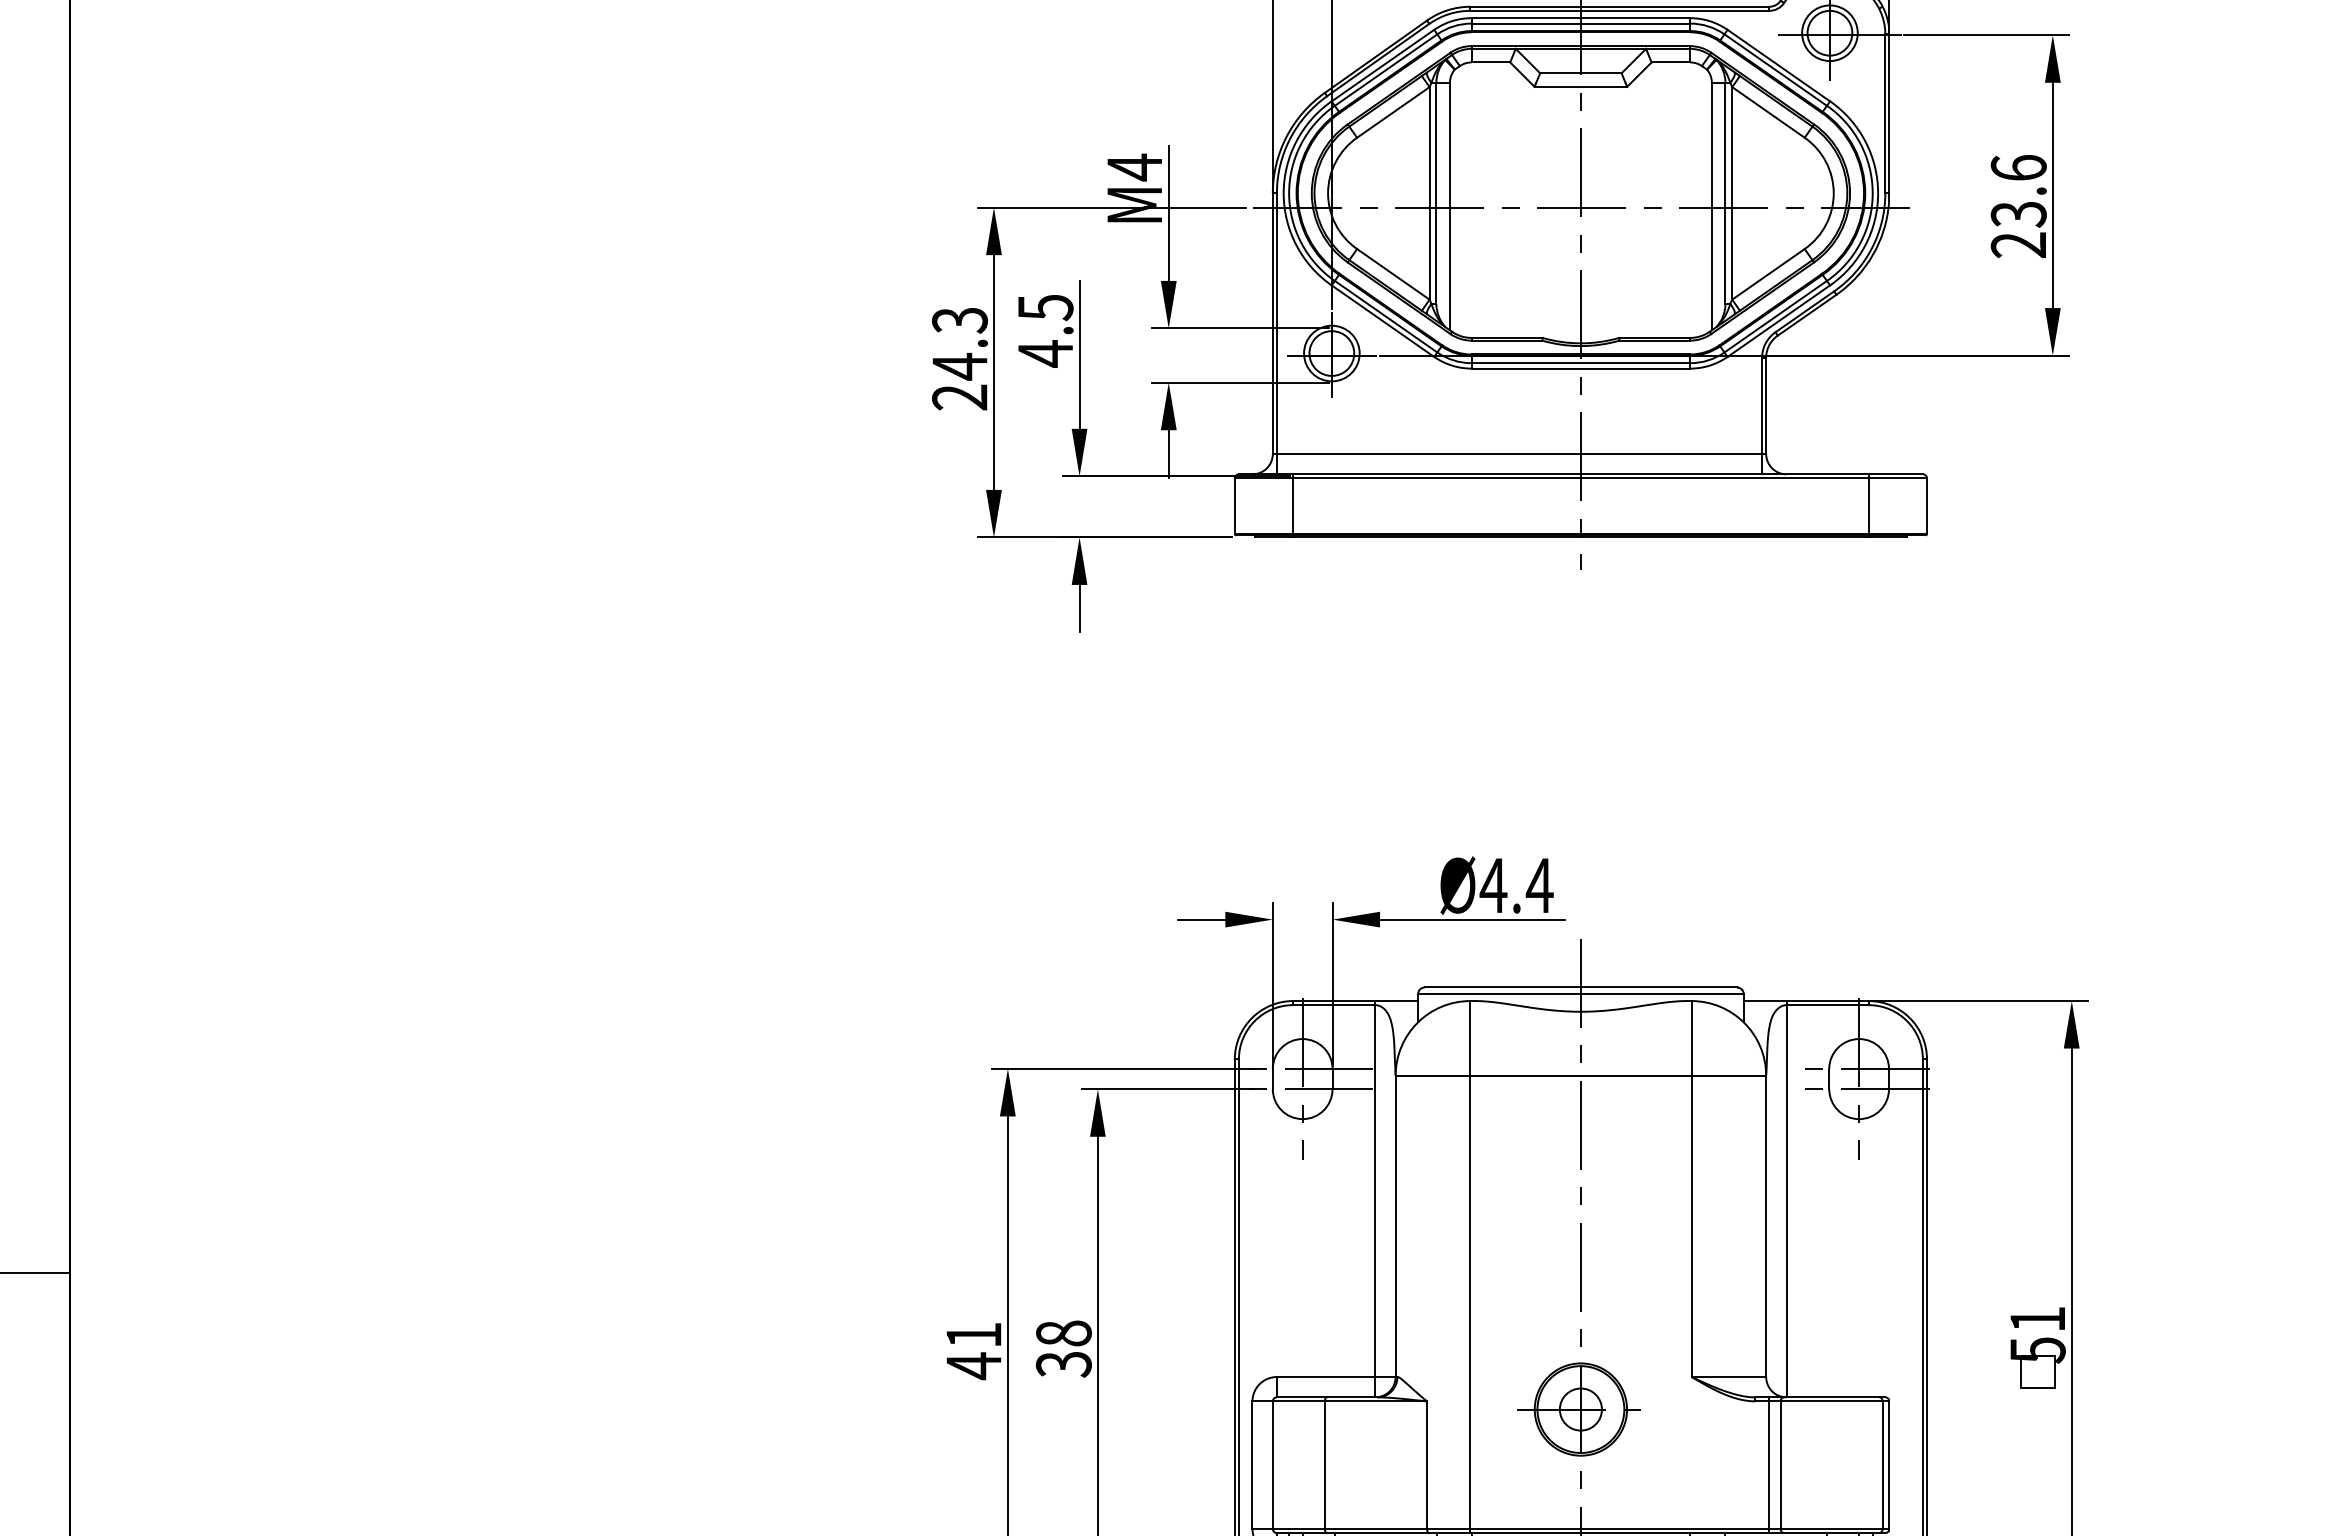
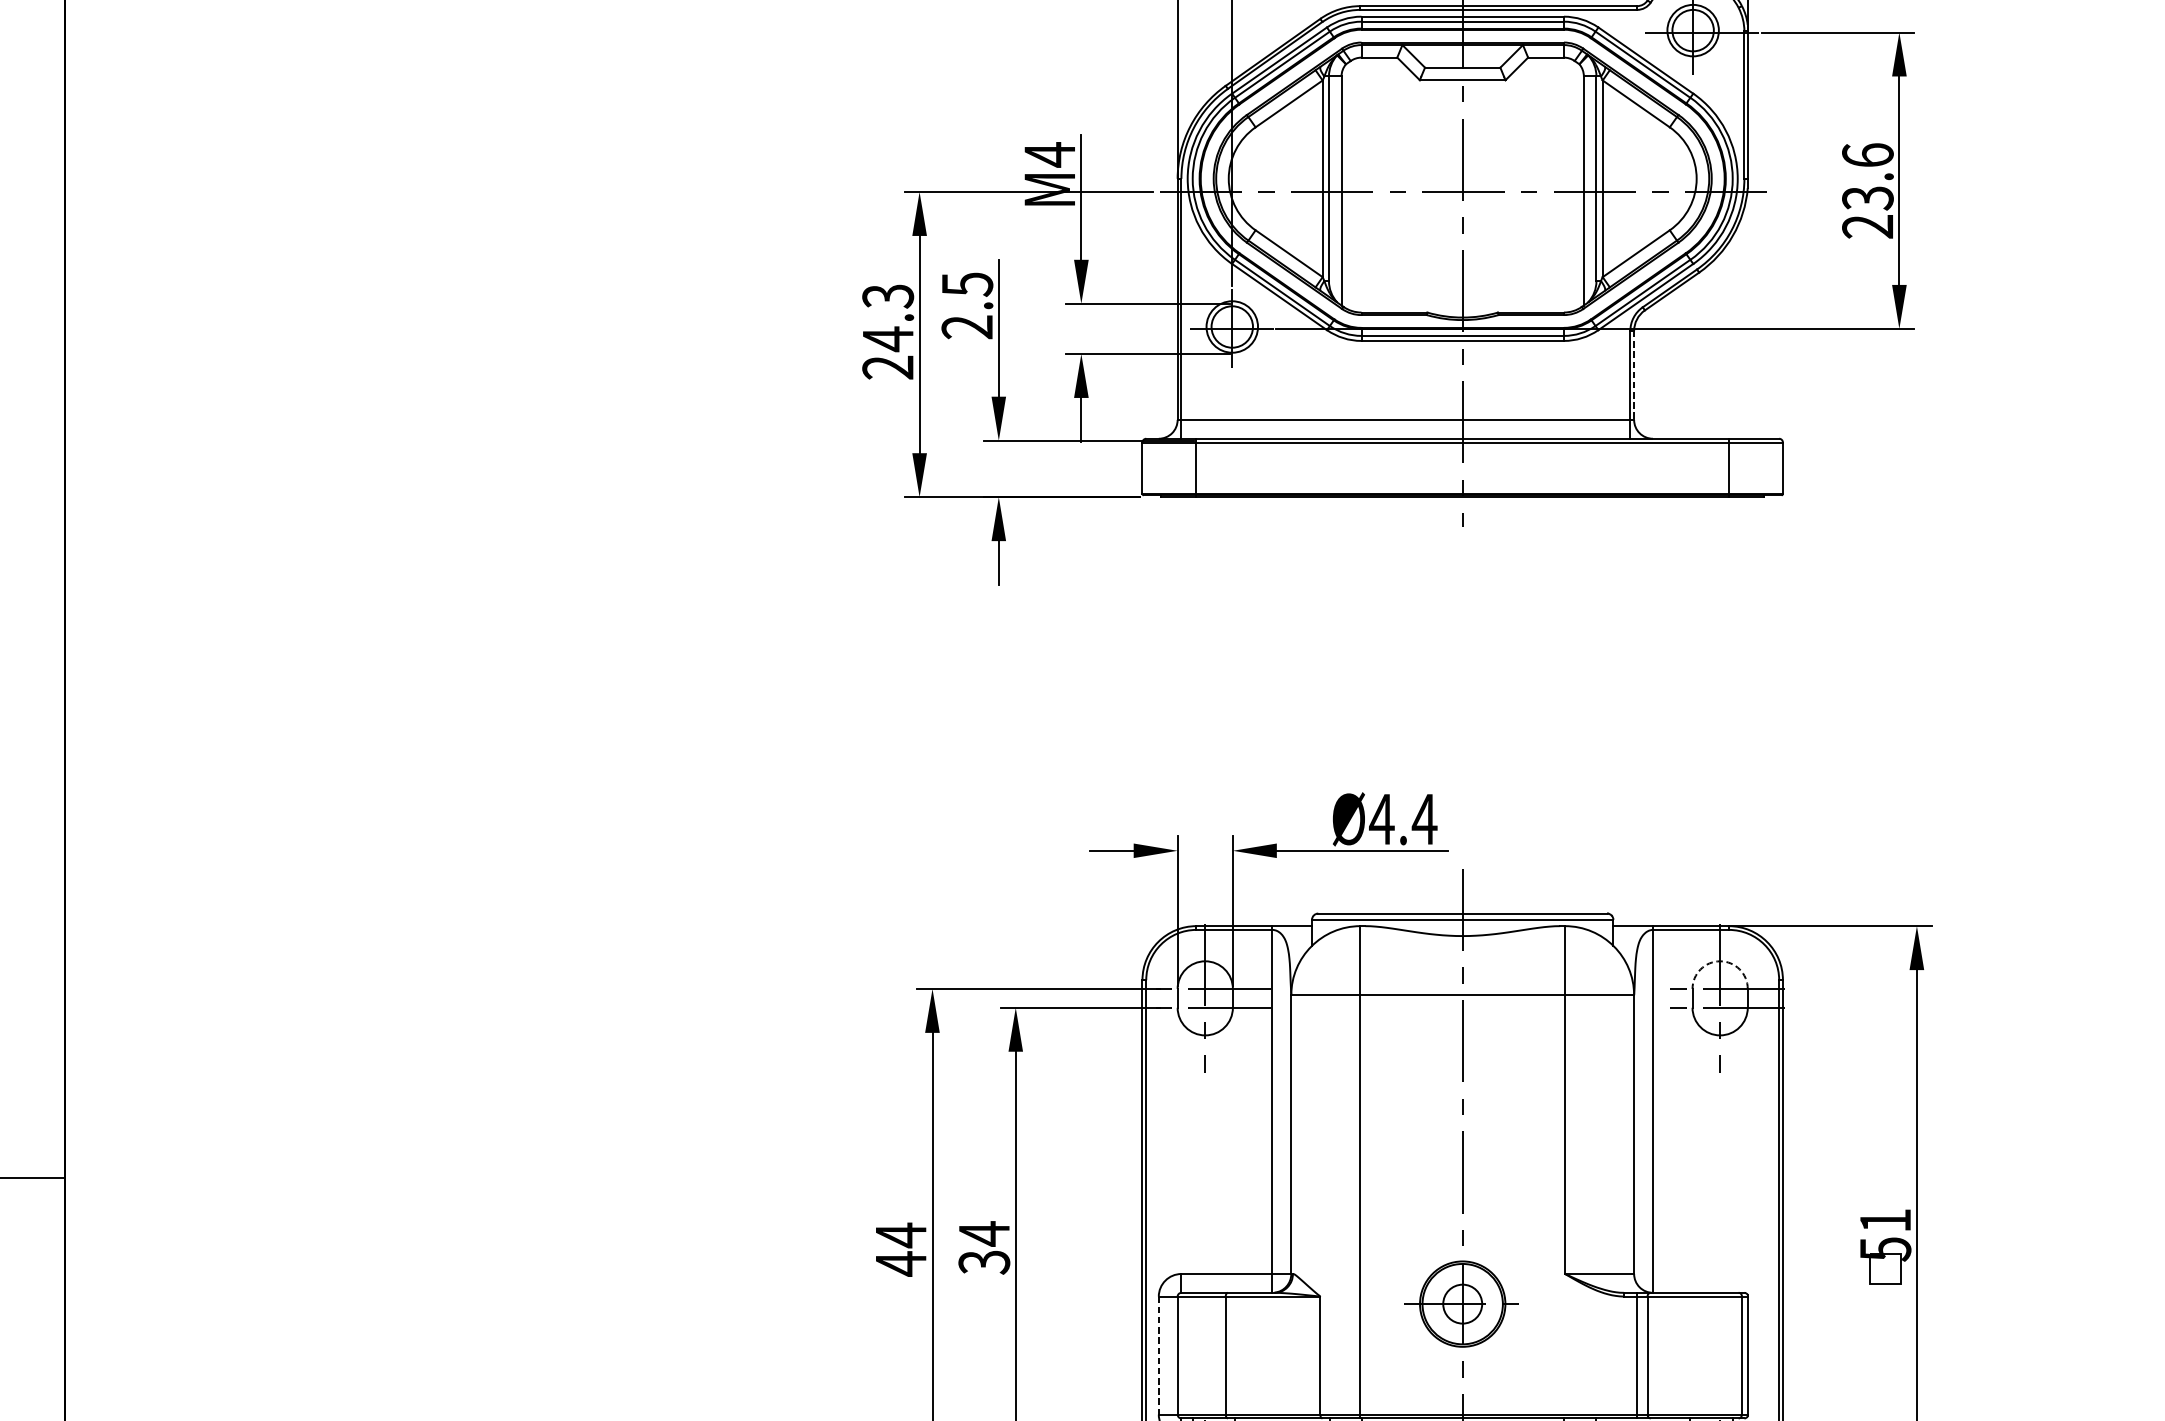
text: (1044, 353) -> (966, 326), 4.5 -> 2.5
line: (1766, 406) -> (1634, 376), solid -> dashed
arc: (1859, 1039) -> (1720, 961), solid -> dashed
text: (1063, 1333) -> (983, 1233), 38 -> 34
text: (973, 1335) -> (900, 1235), 41 -> 44
line: (1252, 1465) -> (1158, 1355), solid -> dashed

